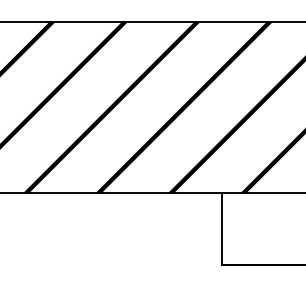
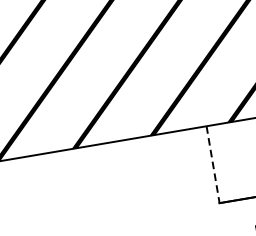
line: (221, 228) -> (212, 164), solid -> dashed

